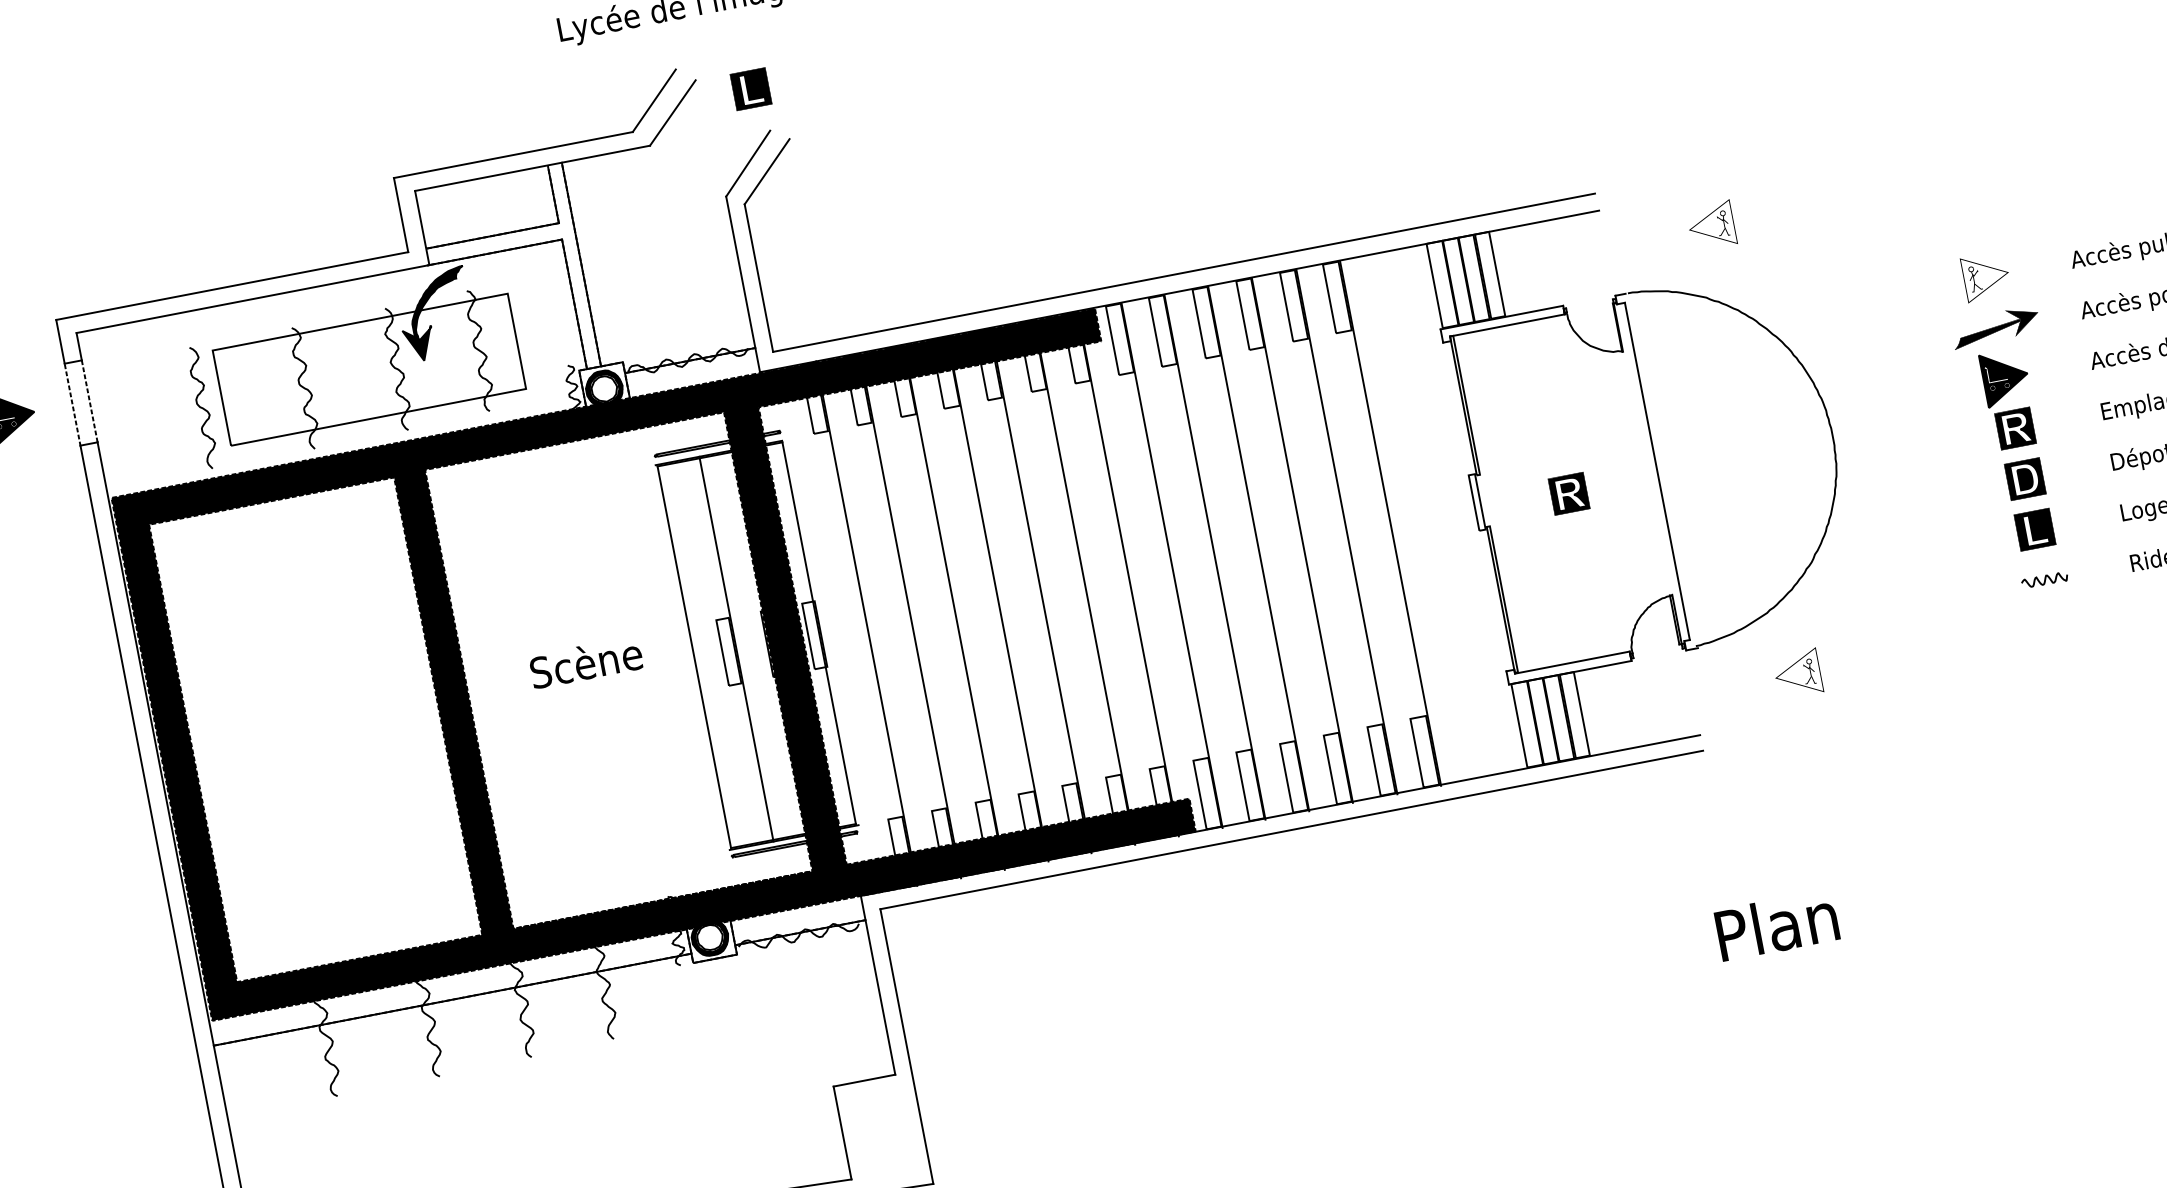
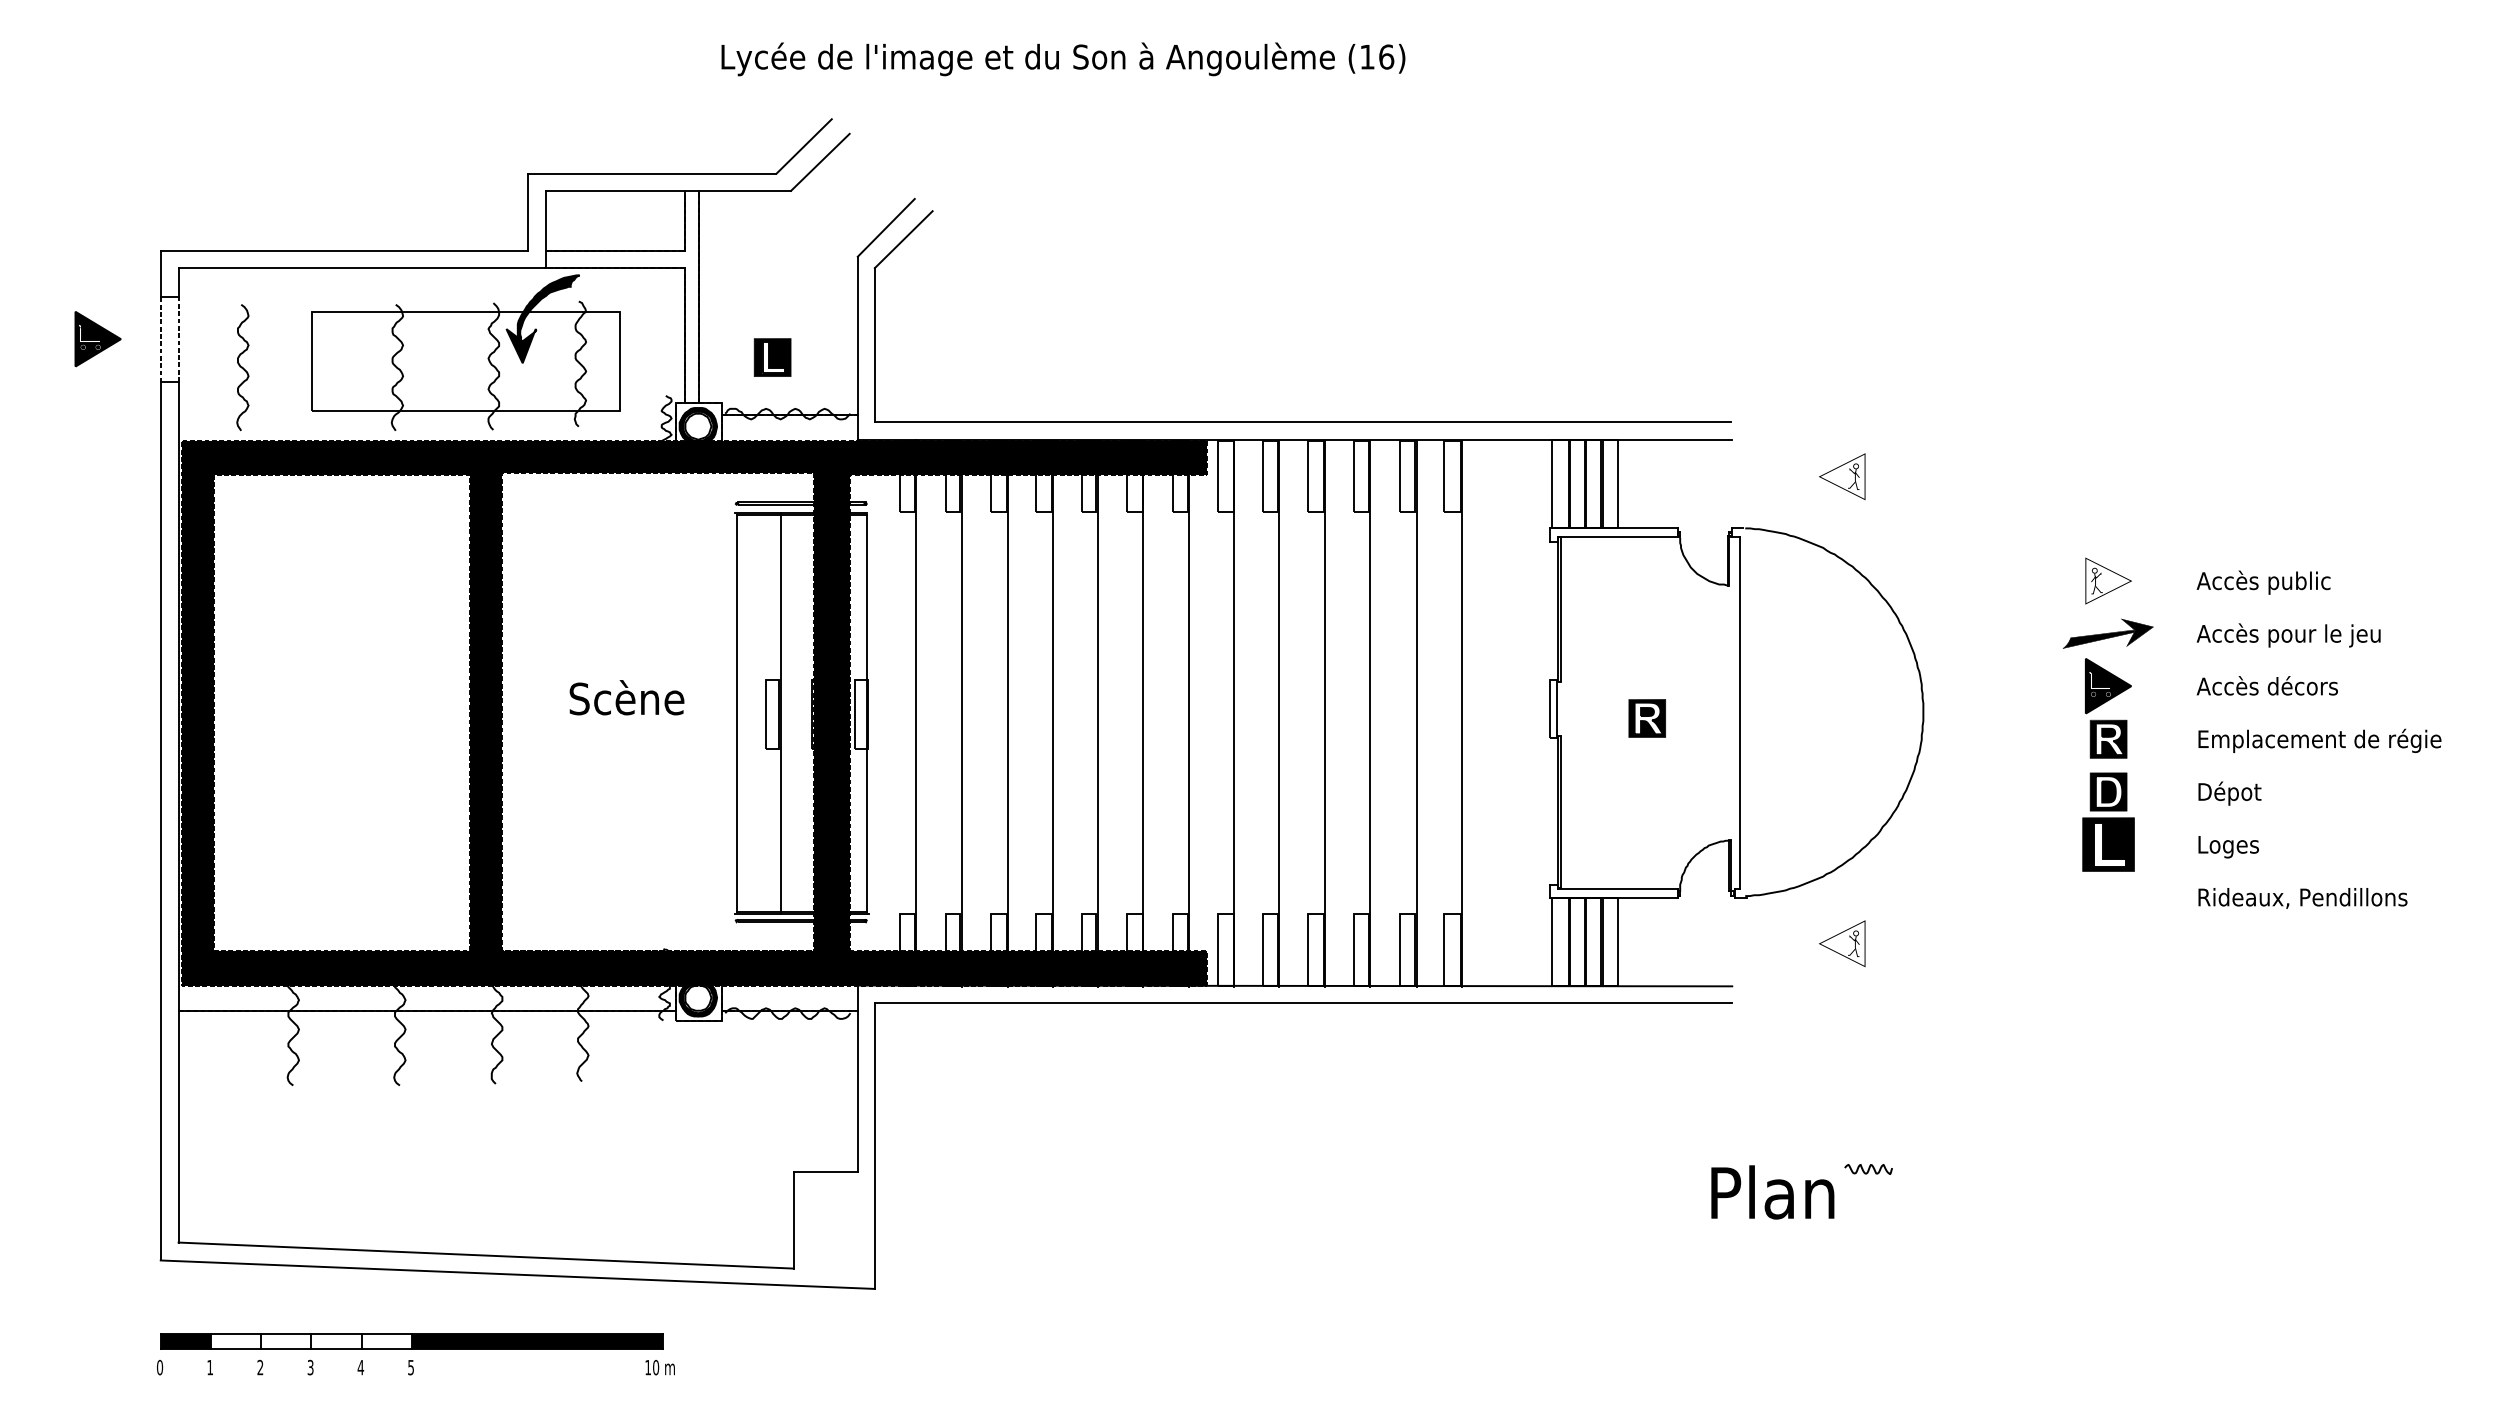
part: (750, 89) -> (772, 357), moved
curve: (202, 407) -> (242, 367), moved
part: (2034, 529) -> (2108, 844), size x1.4
curve: (2044, 580) -> (1868, 1169), moved

